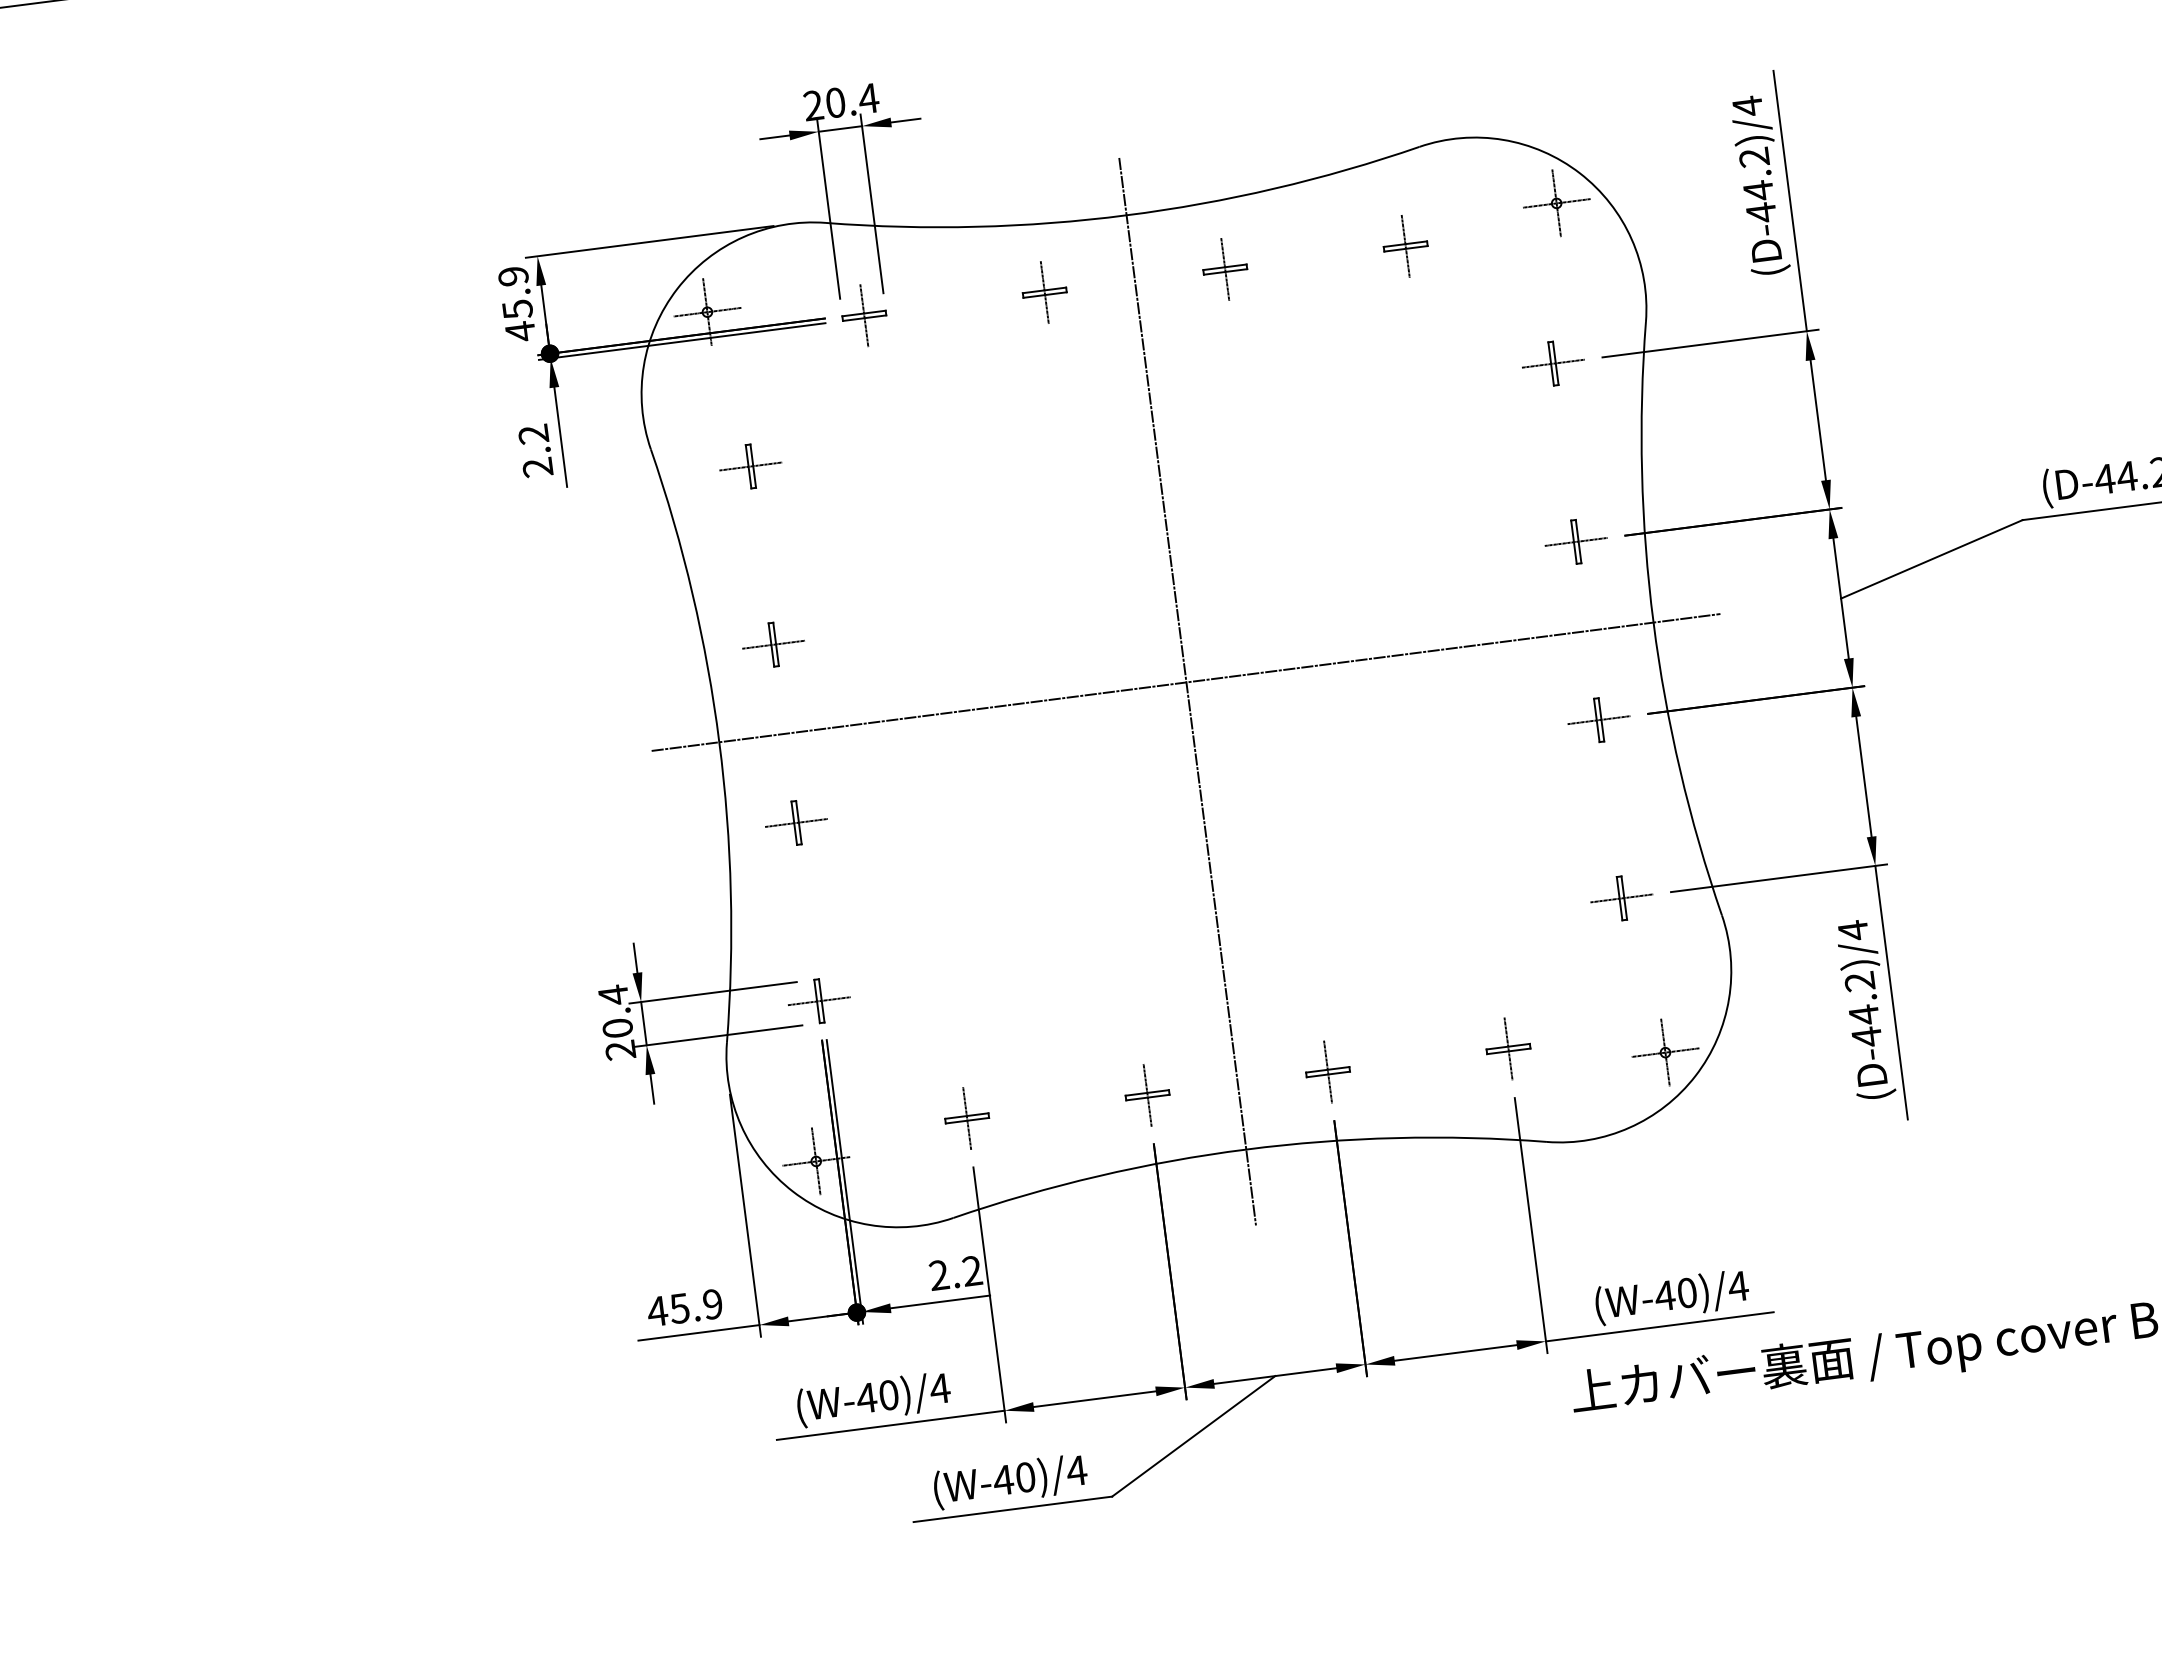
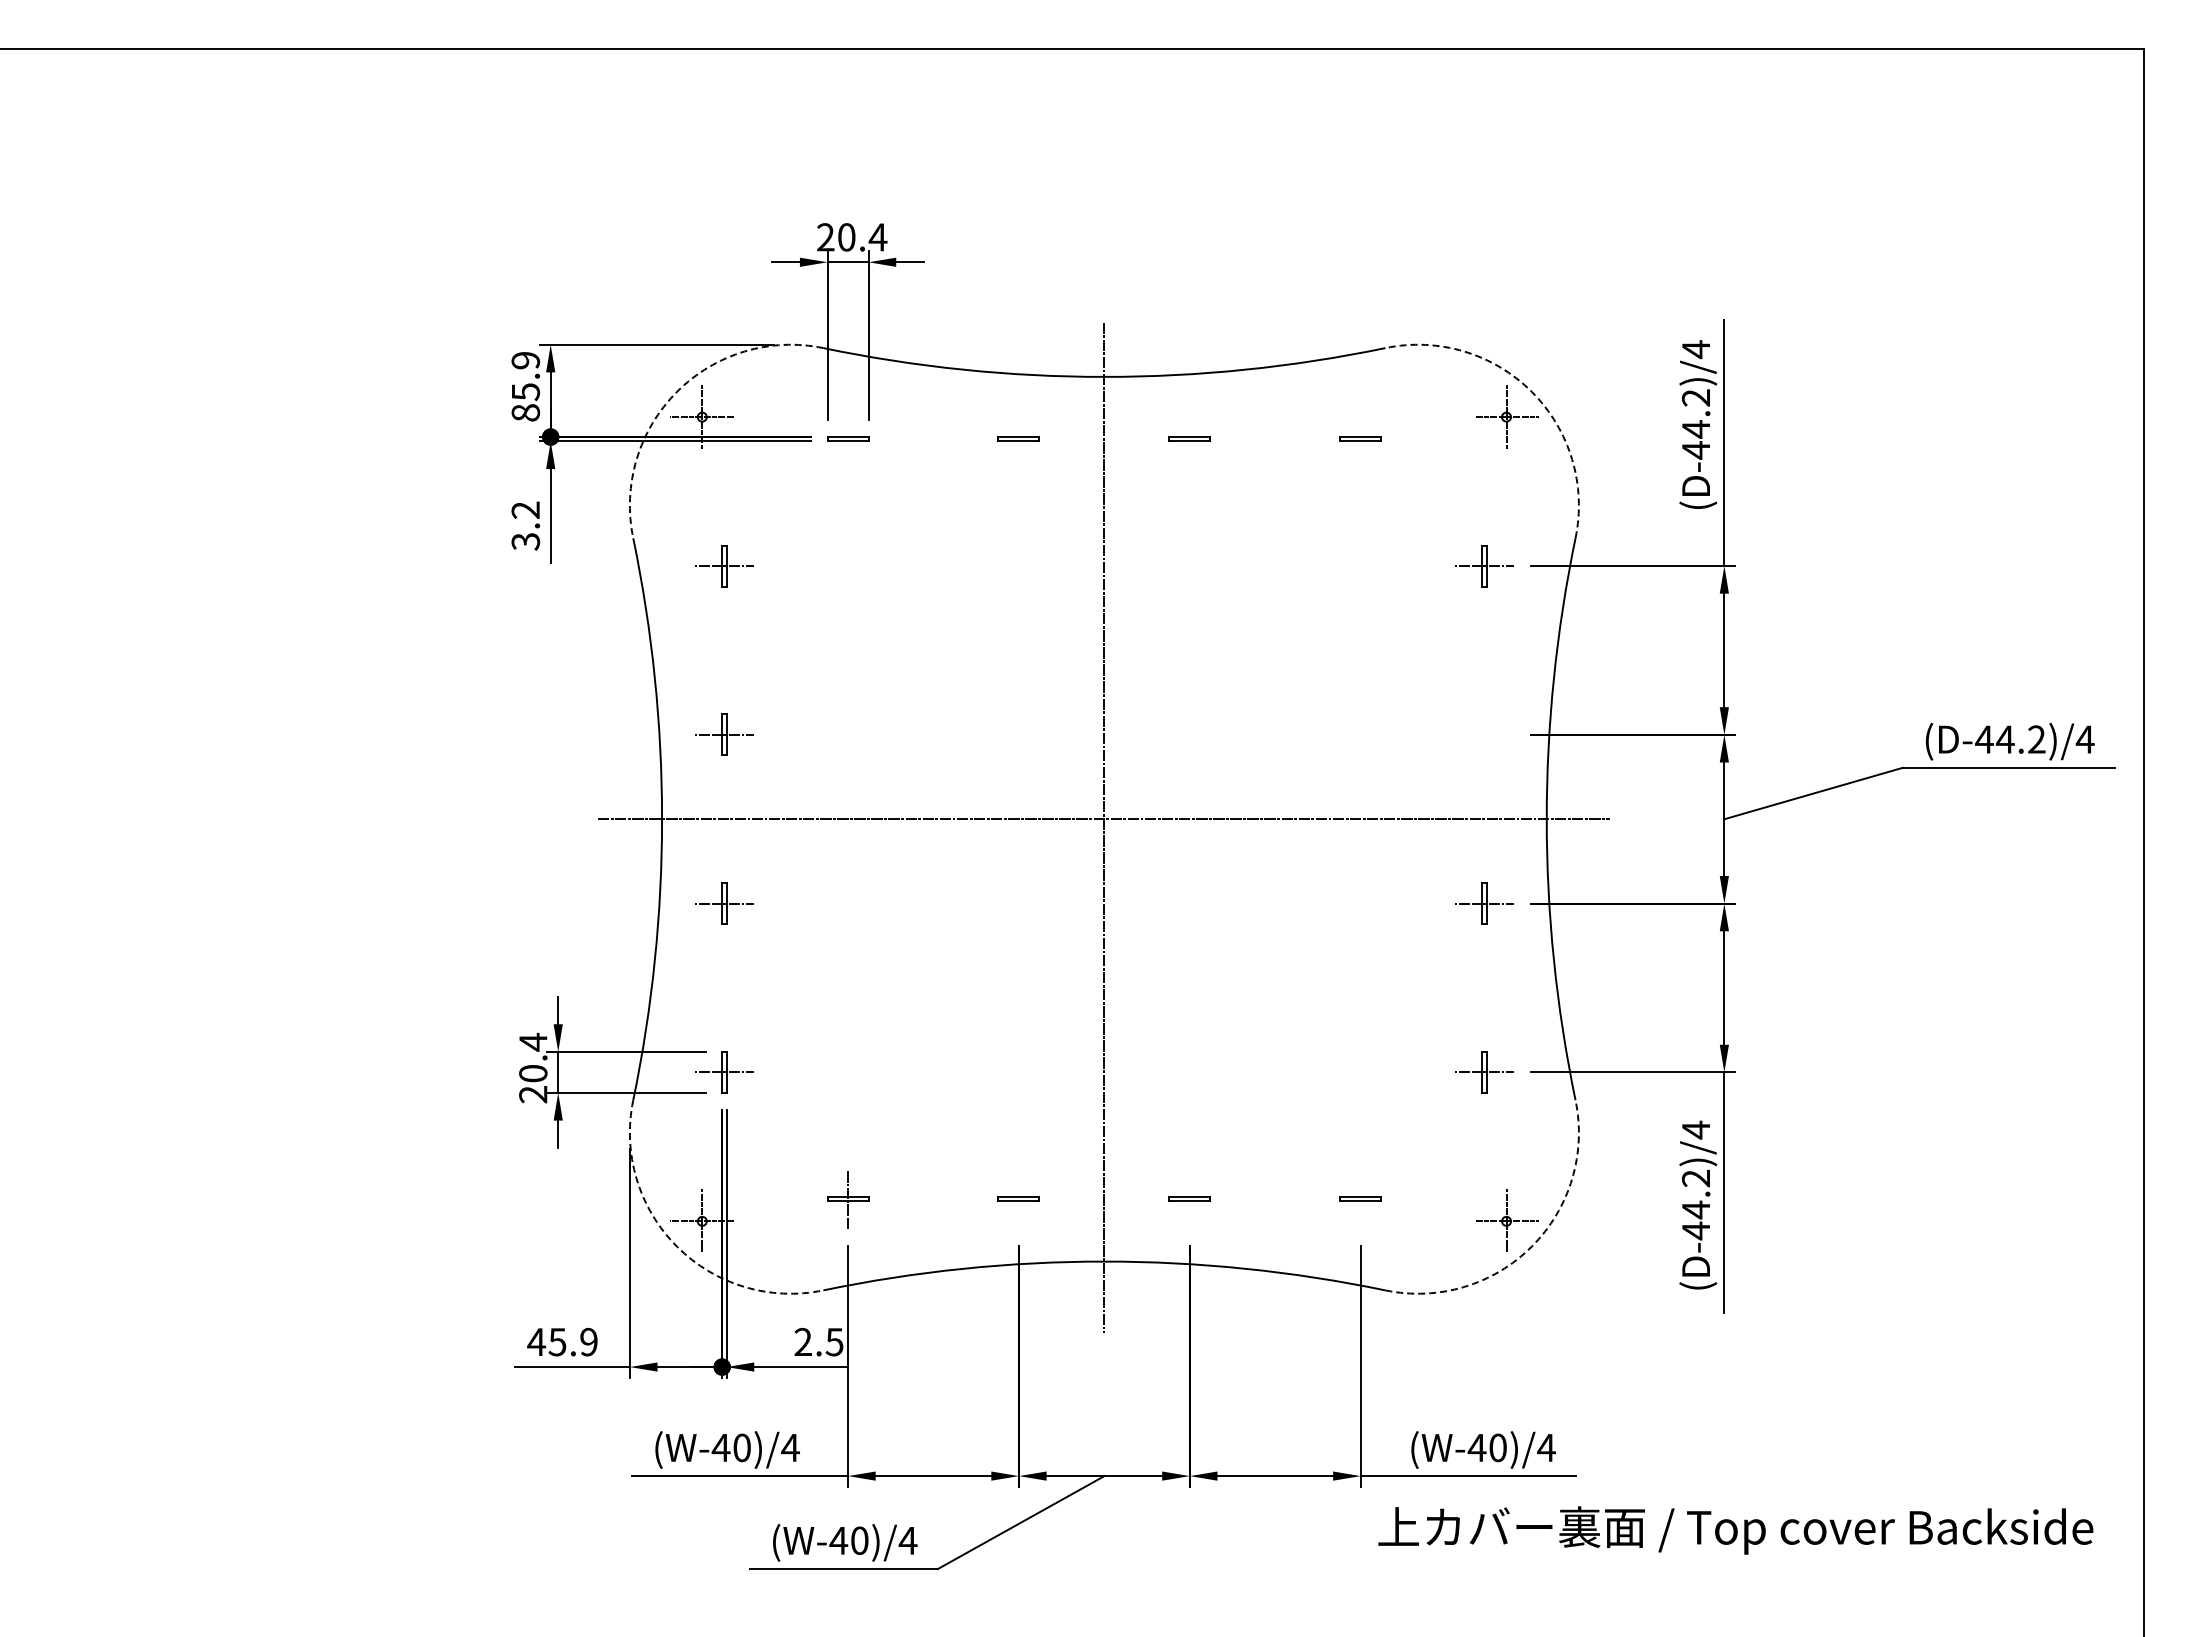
arc: (1579, 172) -> (1531, 391), solid -> dashed
line: (1405, 246) -> (1360, 439), removed
line: (1224, 269) -> (1189, 439), removed
arc: (677, 288) -> (677, 391), solid -> dashed
line: (1044, 293) -> (1018, 439), removed
line: (864, 316) -> (848, 439), removed
text: (520, 331) -> (525, 412), 45.9 -> 85.9
text: (538, 467) -> (526, 541), 2.2 -> 3.2
part: (1576, 541) -> (1484, 734), removed
line: (1508, 1049) -> (1360, 1199), removed
line: (1327, 1072) -> (1189, 1199), removed
arc: (1695, 1075) -> (1531, 1246), solid -> dashed
line: (1147, 1095) -> (1018, 1199), removed
arc: (793, 1191) -> (677, 1246), solid -> dashed
text: (972, 1270) -> (834, 1341), 2.2 -> 2.5

